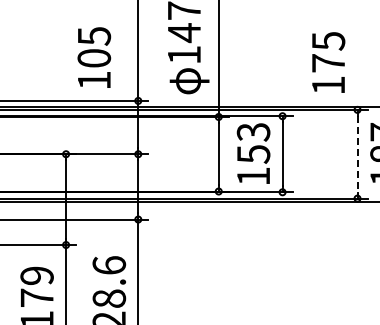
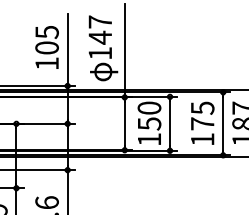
text: (94, 57) -> (47, 47), moved
text: (328, 62) -> (202, 123), moved
text: (253, 132) -> (149, 108), 153 -> 150
line: (357, 154) -> (223, 124), dashed -> solid

